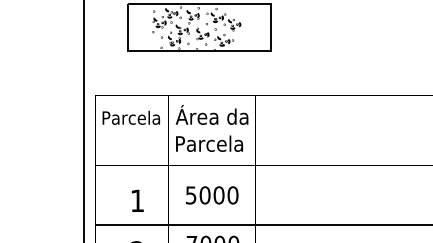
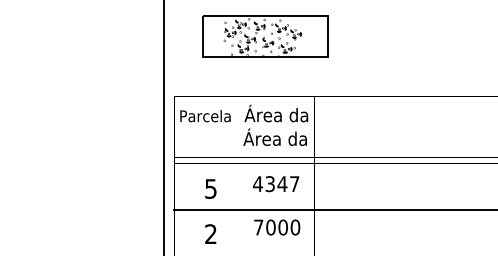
text: (209, 141) -> (274, 136), Parcela -> Área da
text: (211, 195) -> (275, 184), 5000 -> 4347
text: (137, 200) -> (210, 188), 1 -> 5

